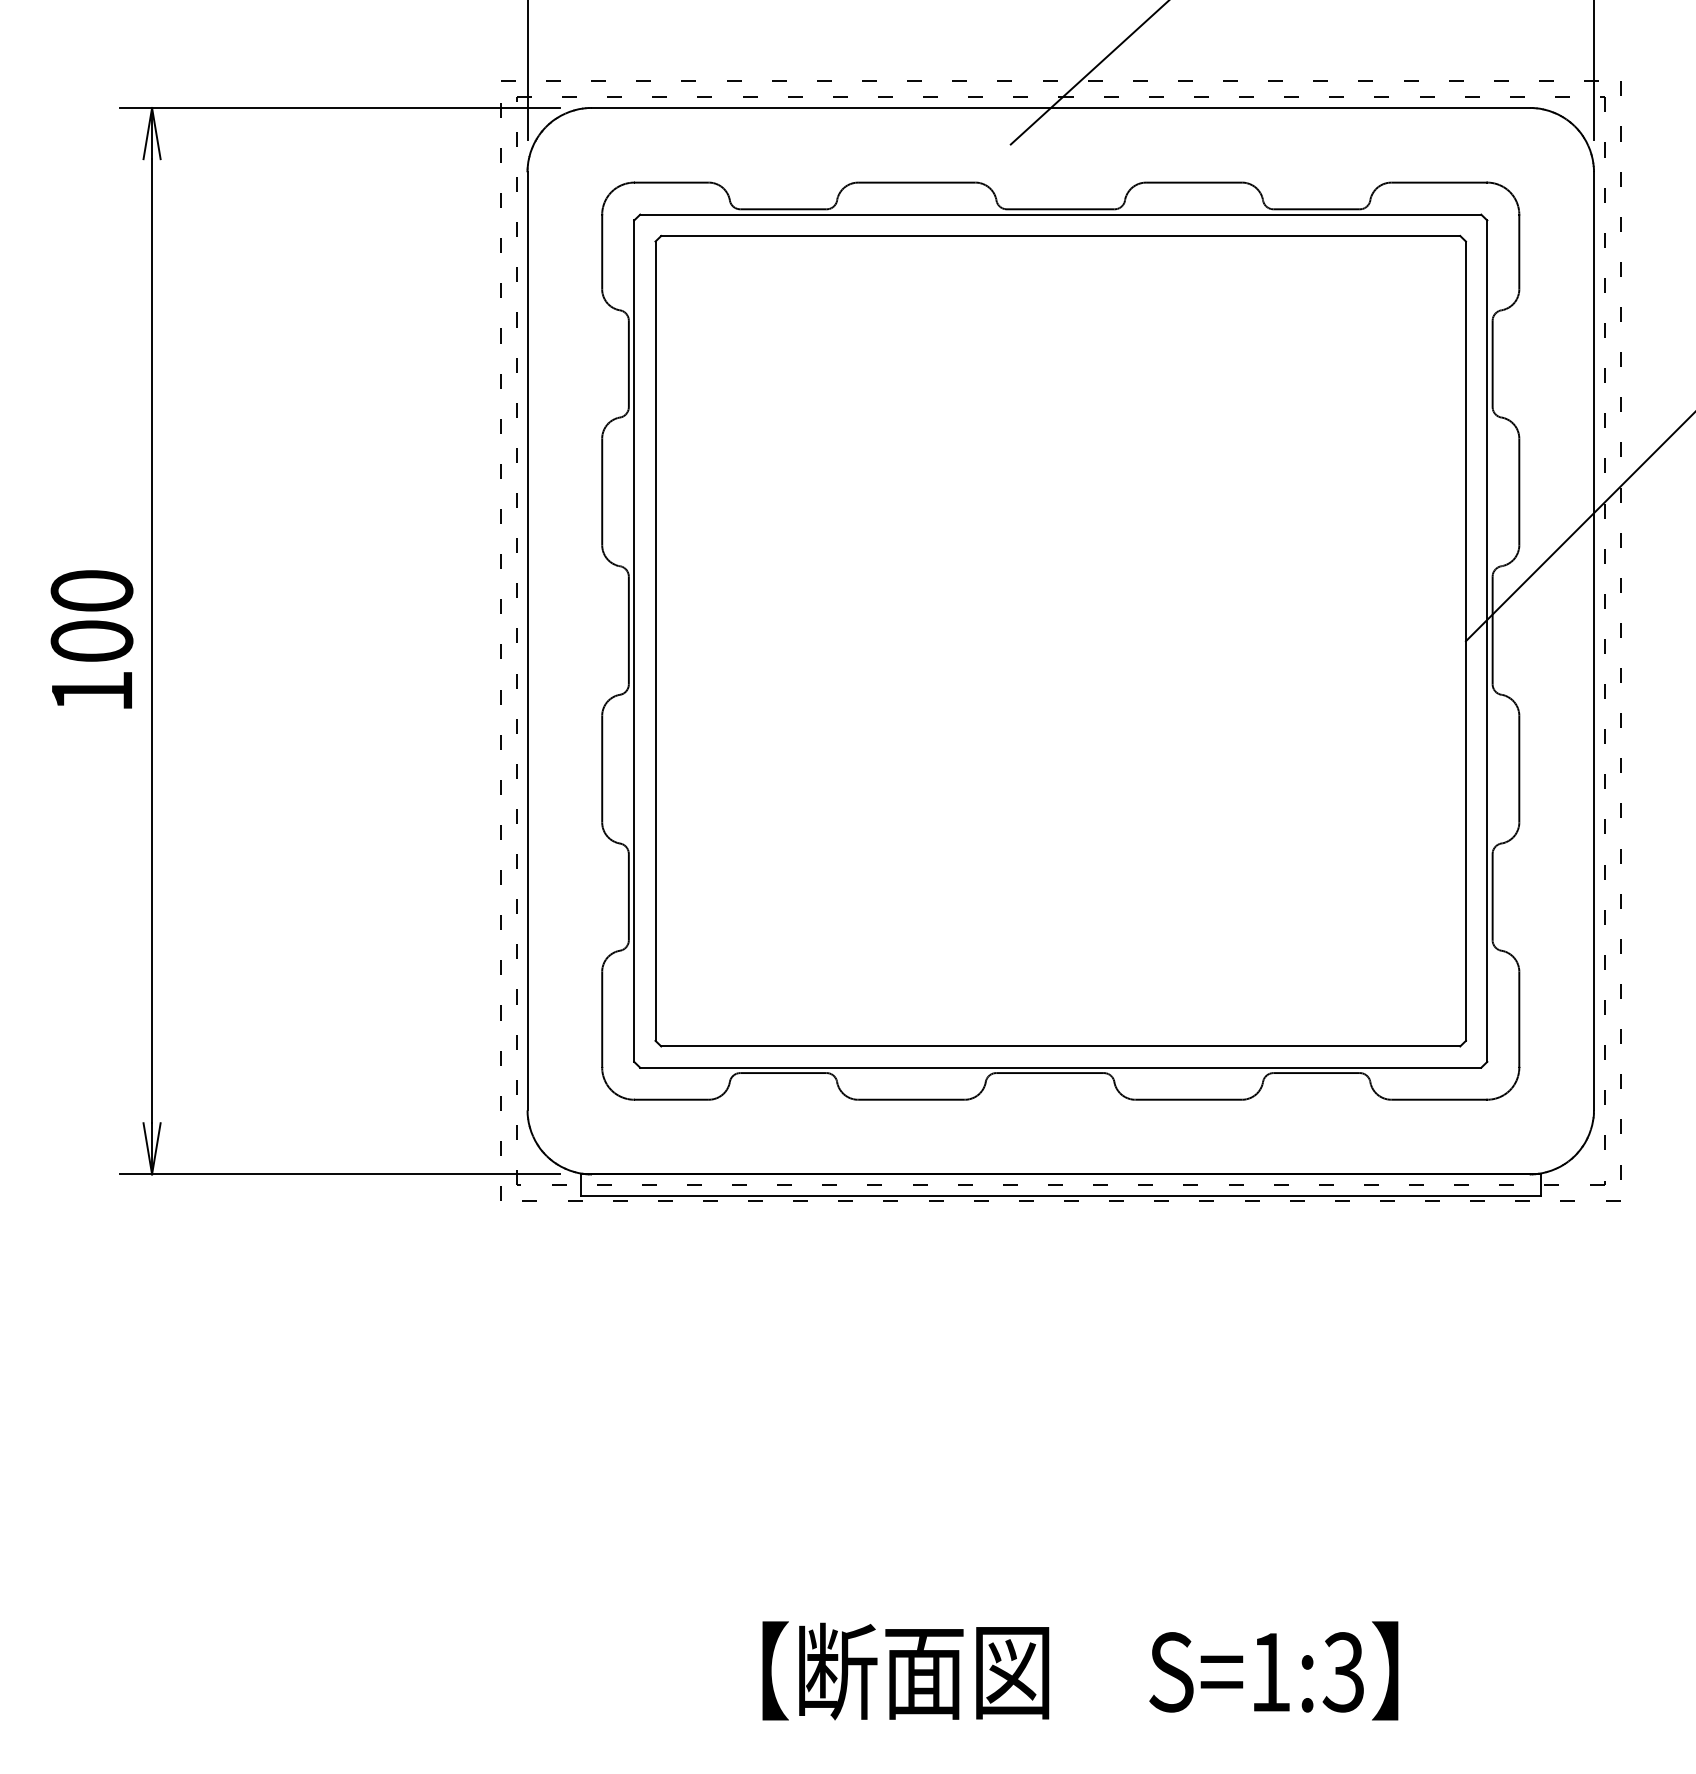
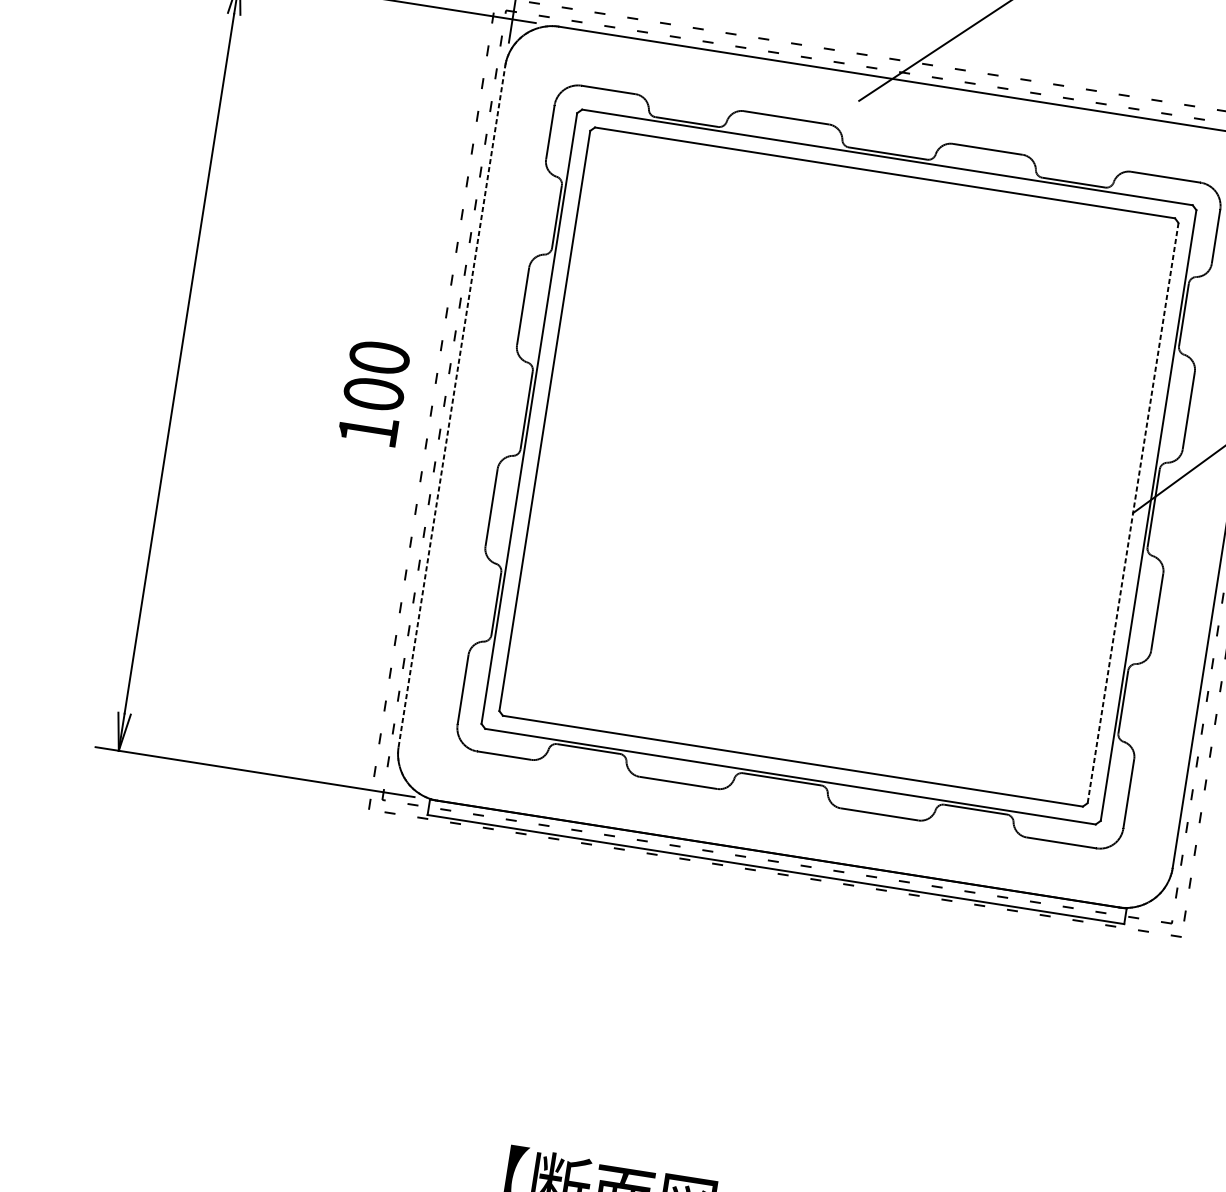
text: (91, 639) -> (373, 392), moved
line: (527, 640) -> (451, 405), solid -> dashed
line: (1465, 641) -> (1132, 513), solid -> dashed

